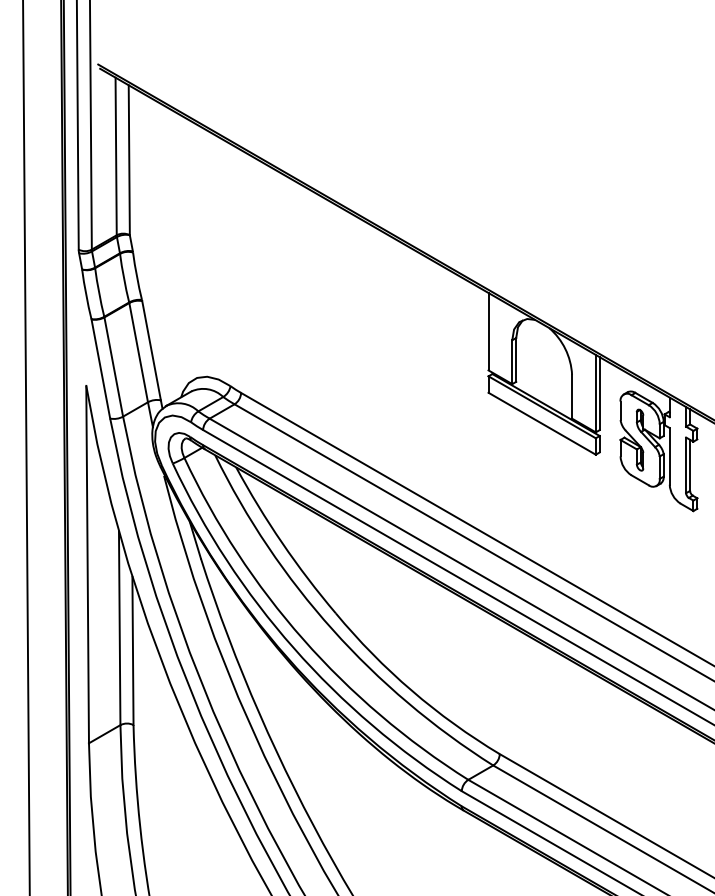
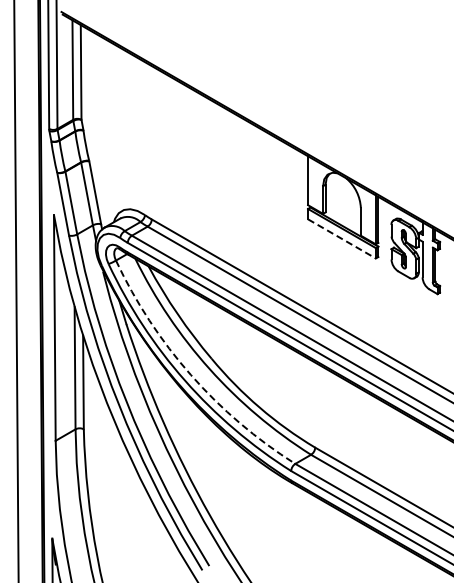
line: (542, 424) -> (342, 239), solid -> dashed
arc: (303, 639) -> (191, 375), solid -> dashed

